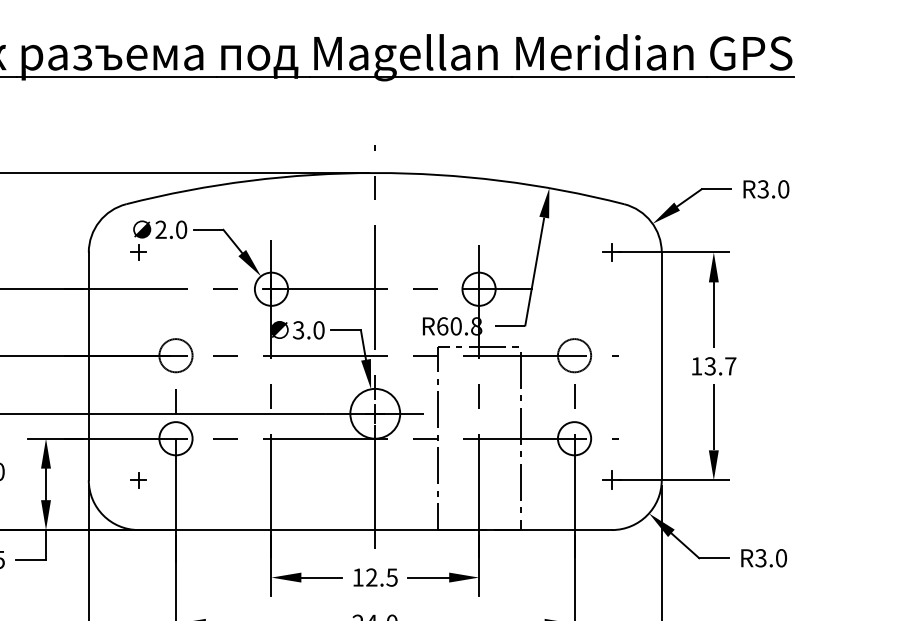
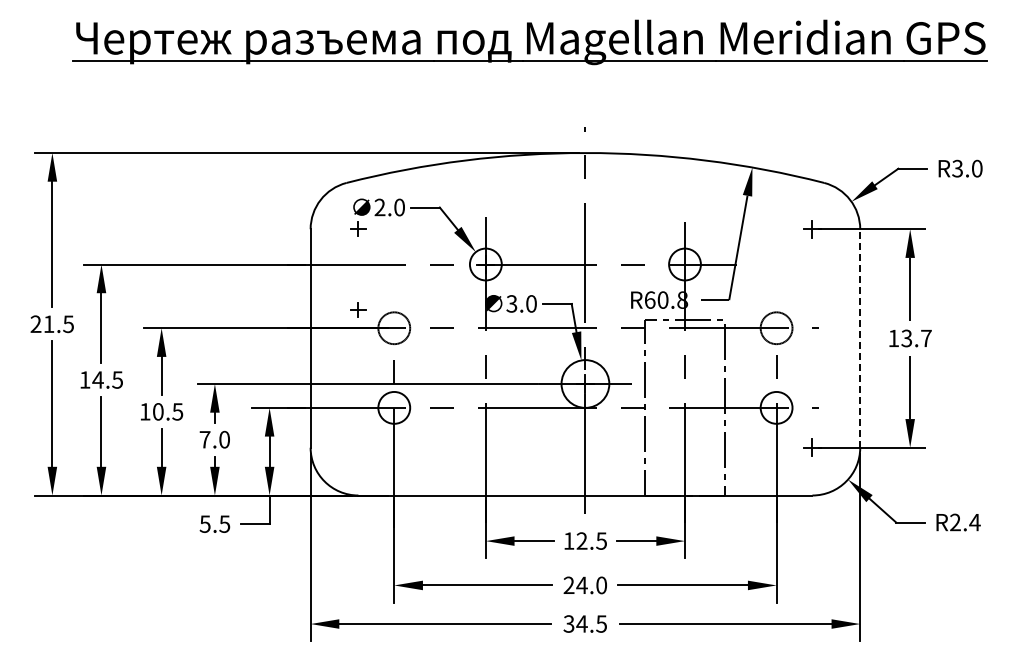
line: (662, 365) -> (860, 337), solid -> dashed
part: (138, 480) -> (358, 309), moved
text: (771, 558) -> (965, 522), R3.0 -> R2.4

